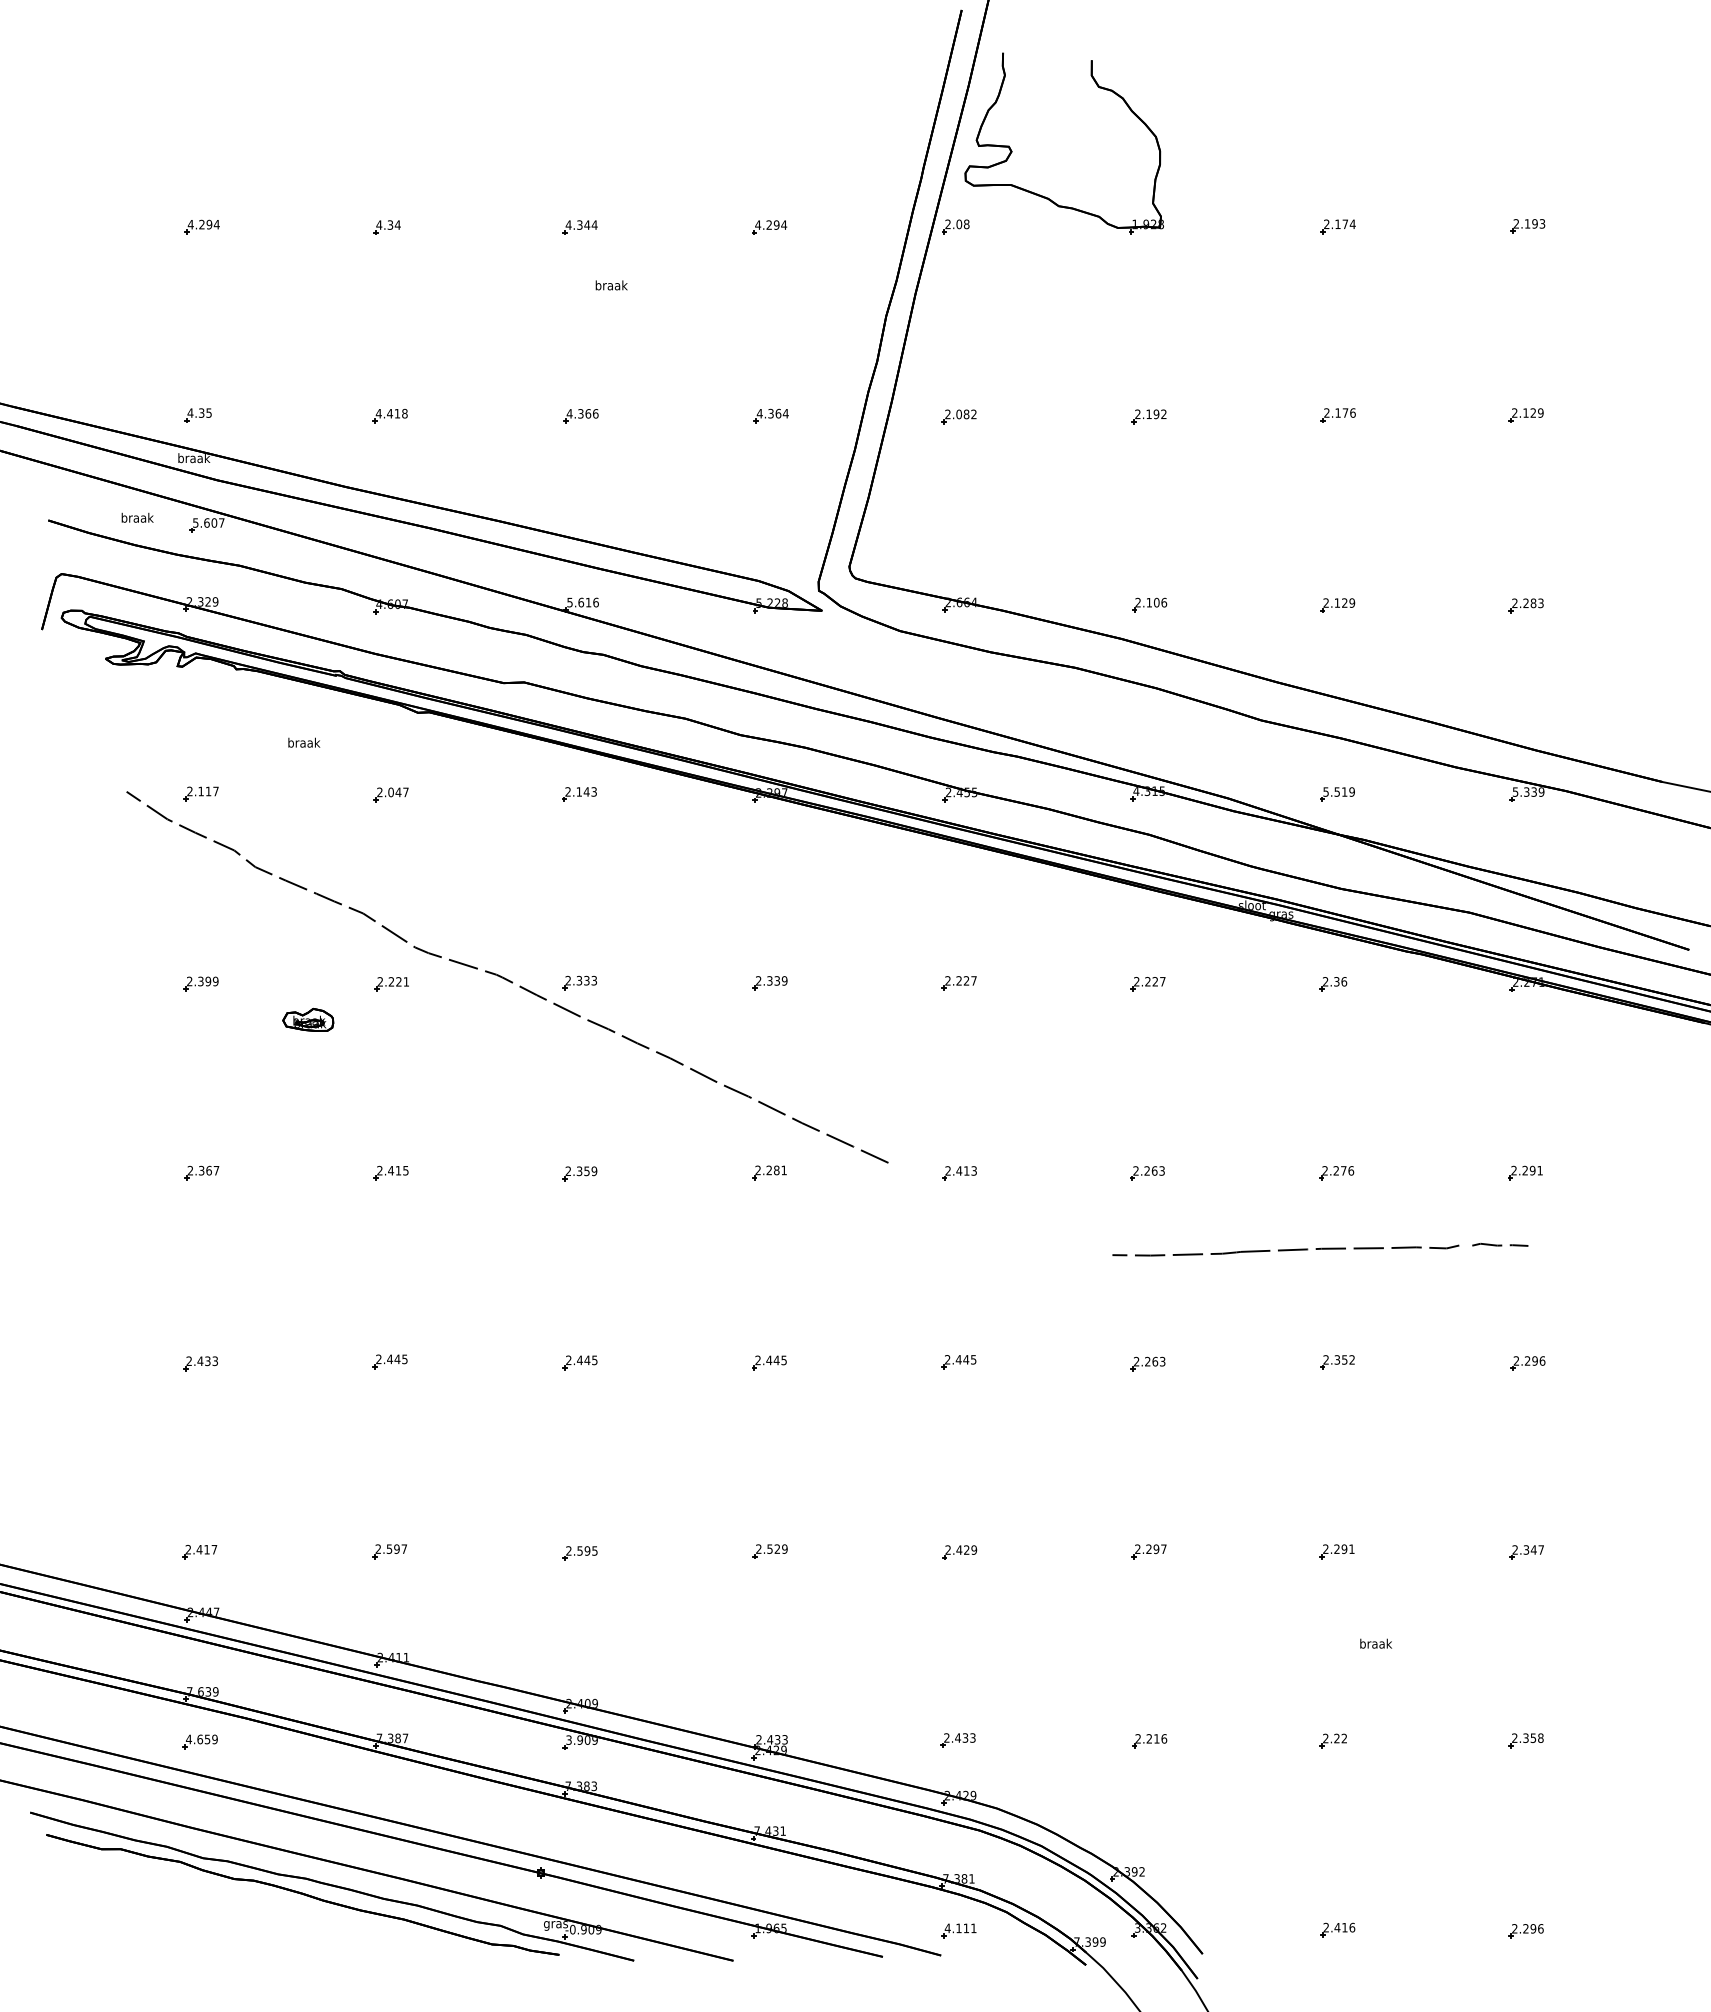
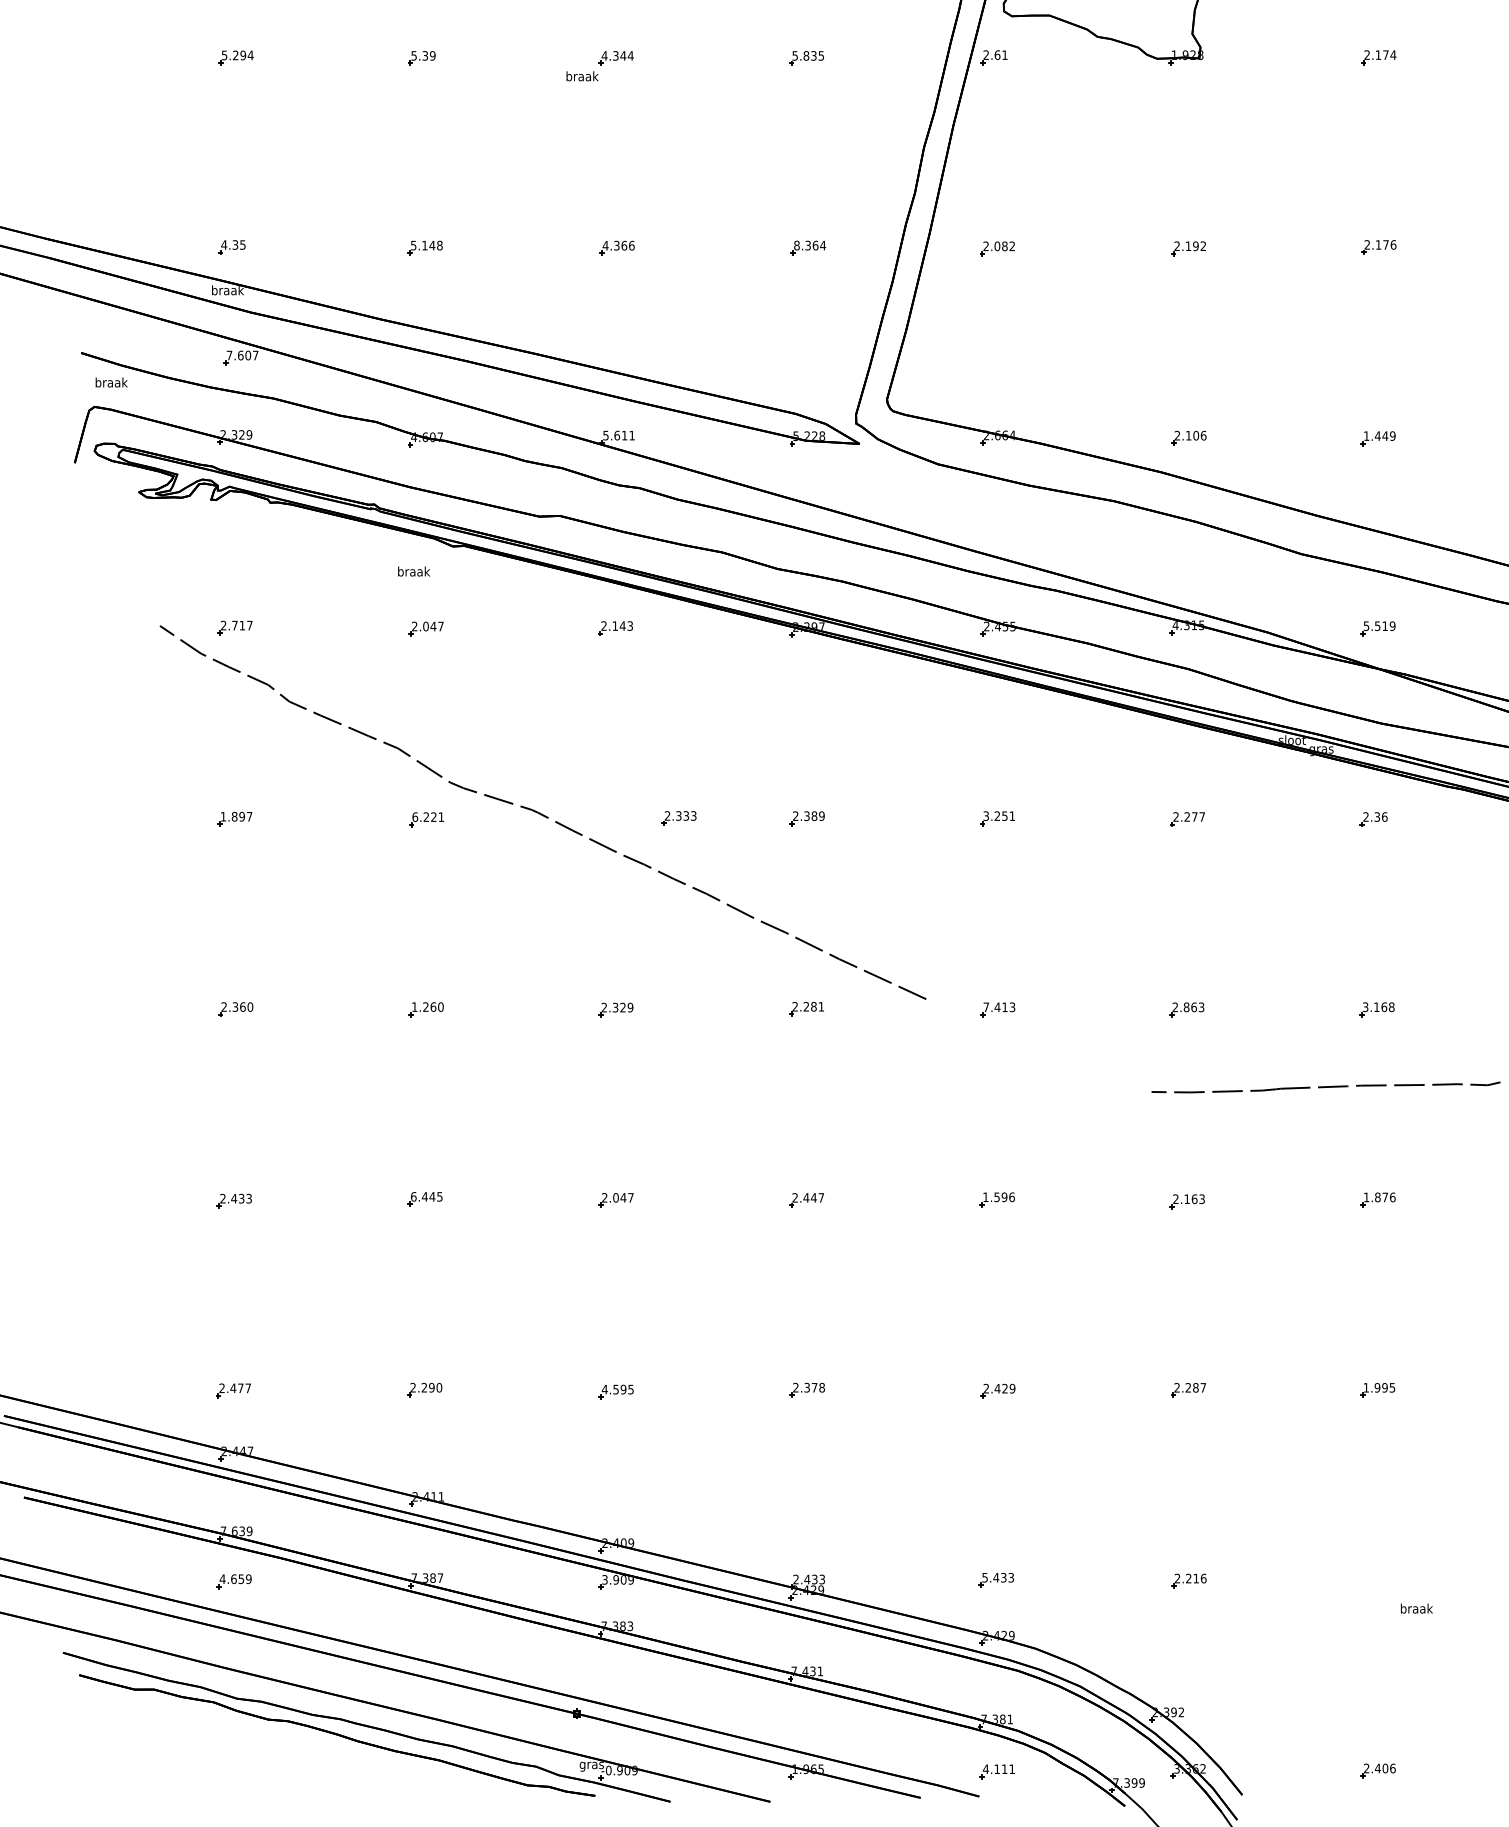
text: (190, 224) -> (224, 55), 4.294 -> 5.294
text: (388, 224) -> (423, 55), 4.34 -> 5.39
text: (771, 224) -> (808, 55), 4.294 -> 5.835
text: (962, 224) -> (1000, 55), 2.08 -> 2.61
text: (611, 285) -> (582, 76), moved
text: (387, 413) -> (422, 245), 4.418 -> 5.148
text: (759, 413) -> (796, 245), 4.364 -> 8.364
text: (137, 517) -> (111, 382), moved
text: (195, 522) -> (229, 355), 5.607 -> 7.607
text: (595, 602) -> (631, 435), 5.616 -> 5.611
text: (1335, 602) -> (1375, 435), 2.129 -> 1.449
text: (304, 742) -> (414, 571), moved
text: (200, 791) -> (234, 625), 2.117 -> 2.717
text: (777, 980) -> (814, 815), 2.339 -> 2.389
text: (960, 980) -> (998, 815), 2.227 -> 3.251
text: (202, 981) -> (236, 816), 2.399 -> 1.897
text: (380, 981) -> (415, 816), 2.221 -> 6.221
text: (1155, 981) -> (1194, 816), 2.227 -> 2.277
part: (579, 982) -> (678, 817), moved
part: (308, 1019) -> (342, 854), removed
text: (216, 1170) -> (250, 1006), 2.367 -> 2.360
text: (392, 1170) -> (427, 1006), 2.415 -> 1.260
text: (947, 1170) -> (985, 1006), 2.413 -> 7.413
text: (1147, 1170) -> (1186, 1006), 2.263 -> 2.863
text: (1337, 1170) -> (1377, 1006), 2.276 -> 3.168
text: (586, 1171) -> (622, 1007), 2.359 -> 2.329
text: (378, 1359) -> (413, 1196), 2.445 -> 6.445
text: (960, 1359) -> (998, 1196), 2.445 -> 1.596
text: (1339, 1359) -> (1379, 1196), 2.352 -> 1.876
text: (587, 1360) -> (623, 1197), 2.445 -> 2.047
text: (783, 1360) -> (820, 1197), 2.445 -> 2.447
text: (1147, 1361) -> (1186, 1198), 2.263 -> 2.163
text: (396, 1548) -> (431, 1387), 2.597 -> 2.290
text: (777, 1548) -> (814, 1387), 2.529 -> 2.378
text: (206, 1549) -> (240, 1388), 2.417 -> 2.477
text: (1156, 1549) -> (1195, 1388), 2.297 -> 2.287
text: (1338, 1549) -> (1378, 1388), 2.291 -> 1.995
text: (568, 1550) -> (604, 1389), 2.595 -> 4.595
text: (1376, 1643) -> (1417, 1608), moved
text: (946, 1737) -> (984, 1577), 2.433 -> 5.433
part: (1332, 1740) -> (1372, 1580), removed
text: (1344, 1927) -> (1385, 1768), 2.416 -> 2.406

